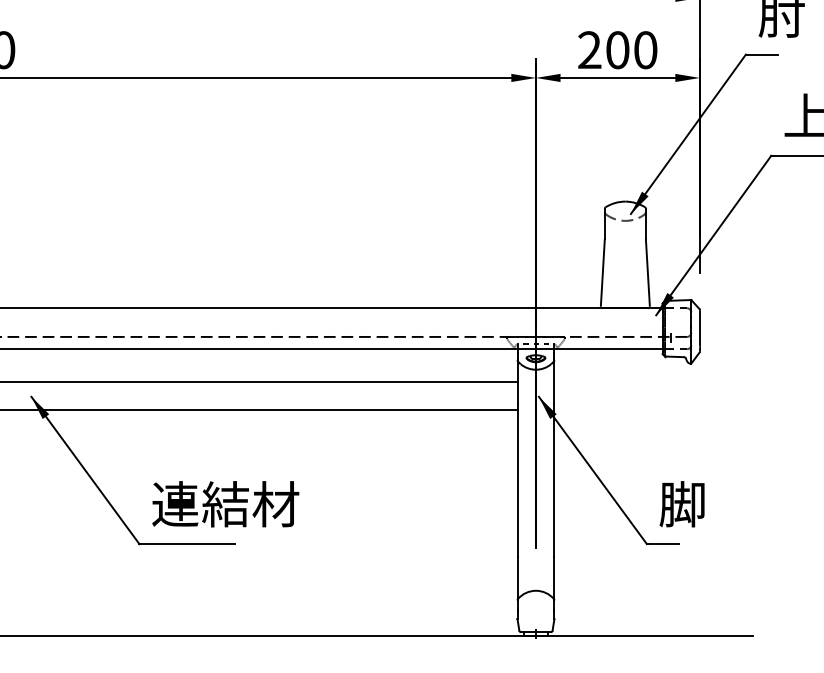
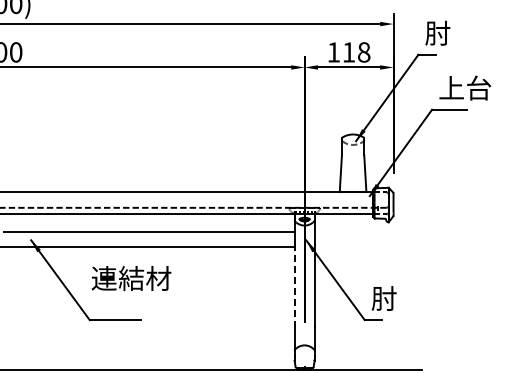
text: (616, 50) -> (348, 52), 200 -> 118
line: (517, 480) -> (294, 285), solid -> dashed
text: (225, 504) -> (131, 278), moved
text: (683, 504) -> (384, 298), 脚 -> 肘

